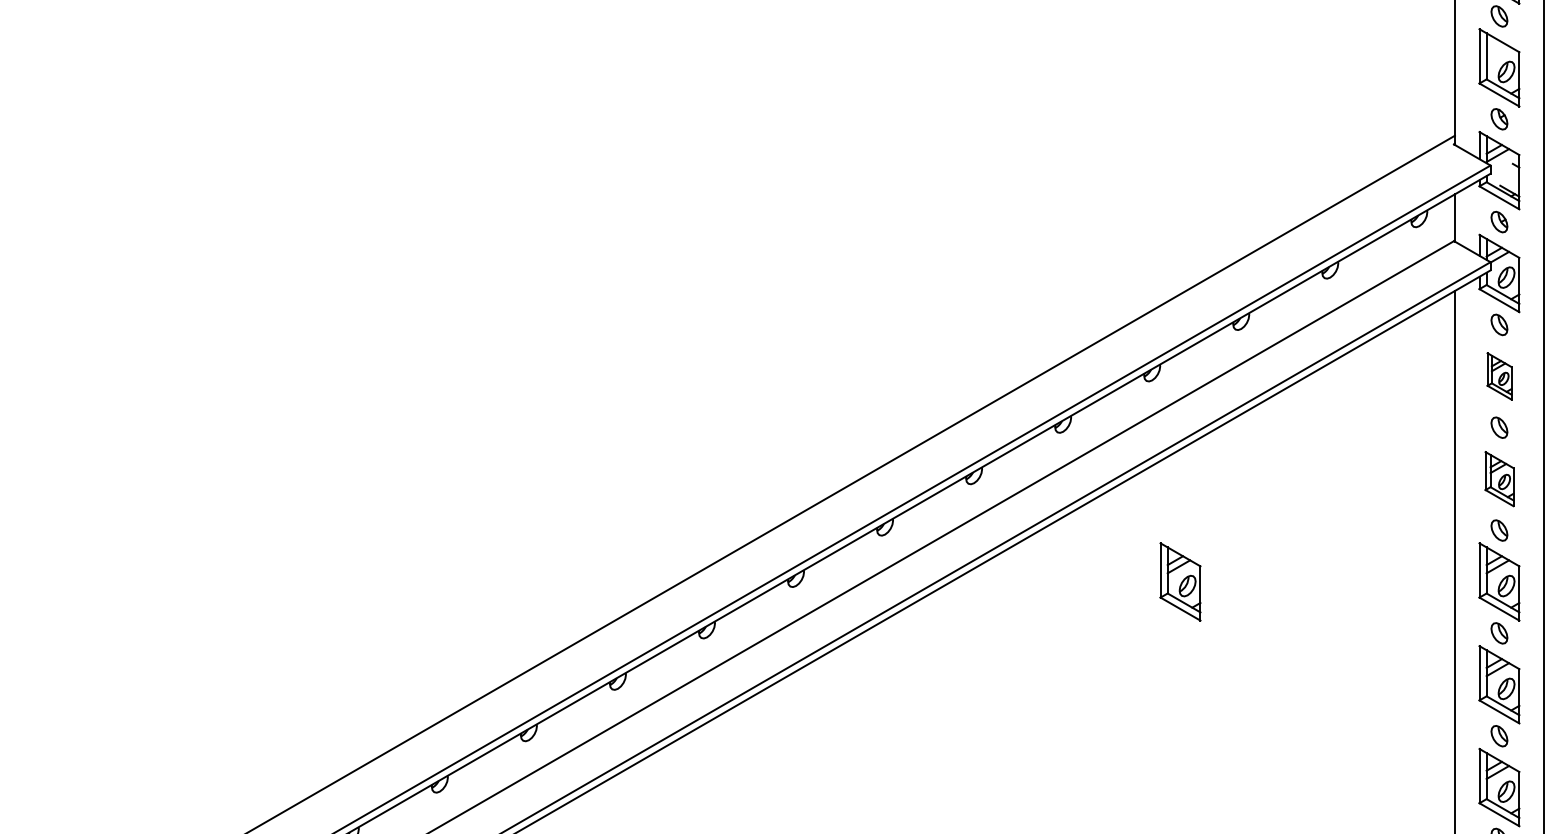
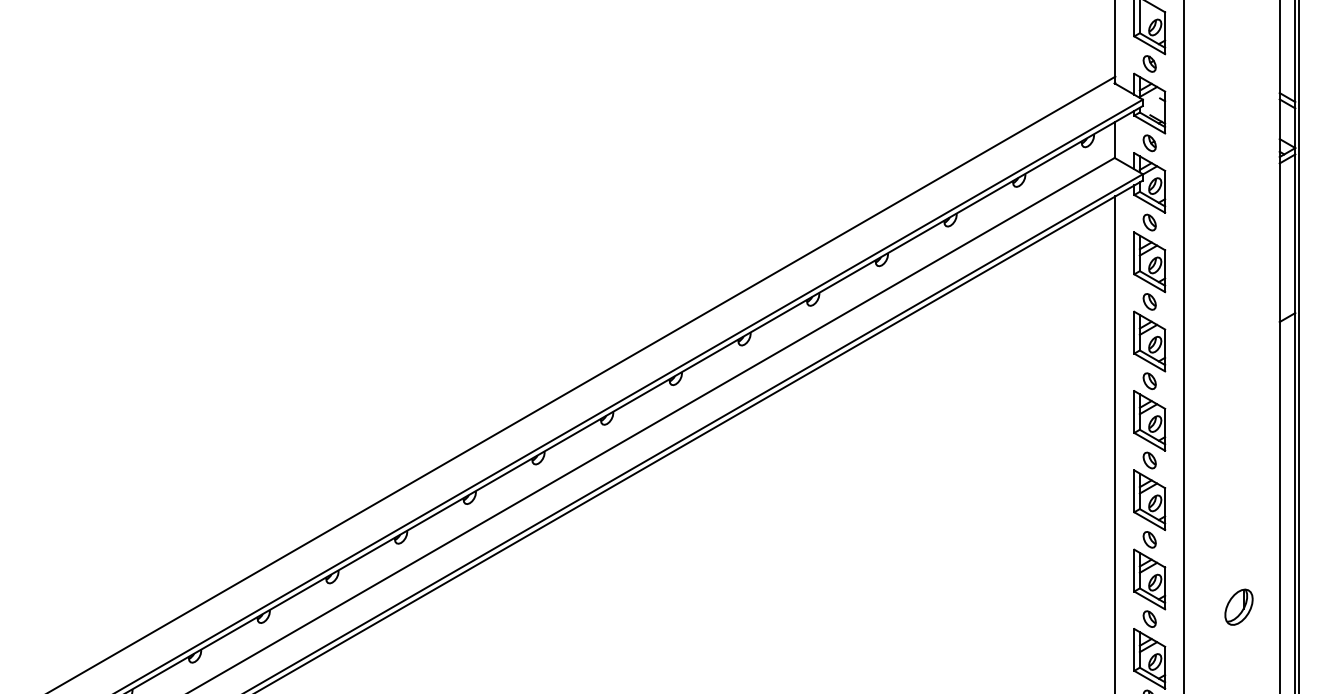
part: (1499, 376) -> (1149, 262), size x1.67
part: (1499, 479) -> (1149, 341), size x1.43
part: (1180, 581) -> (903, 420), removed

